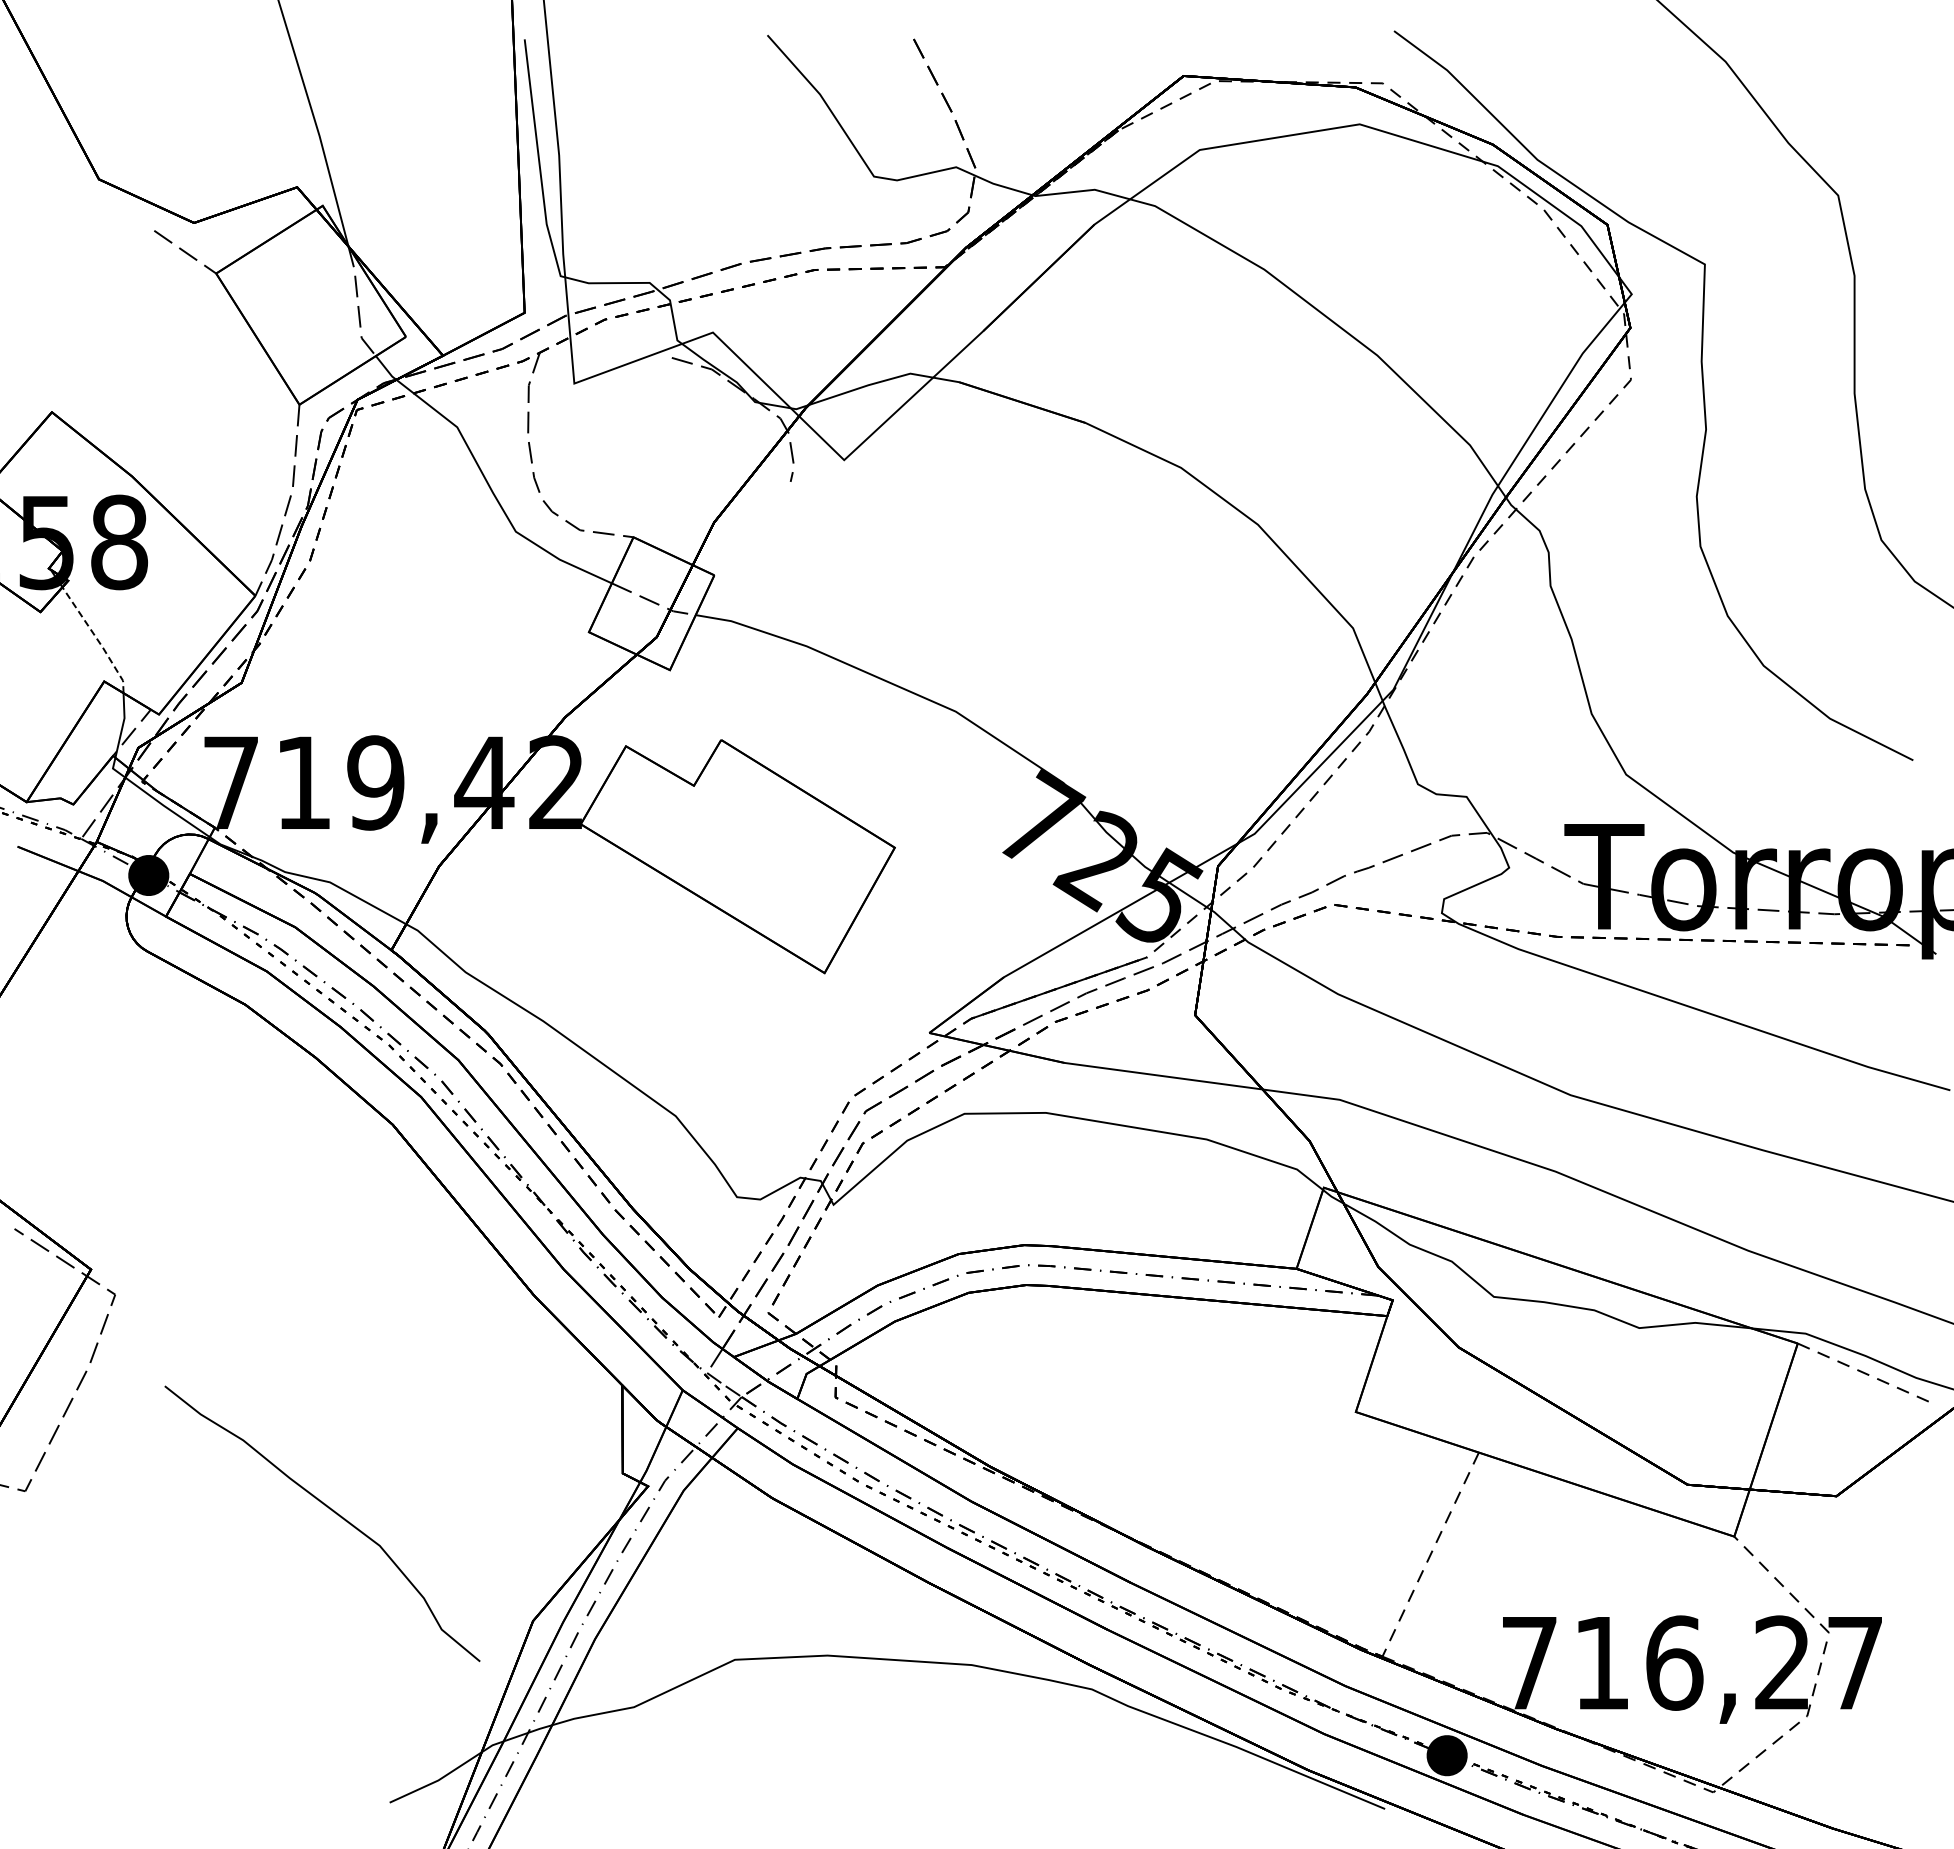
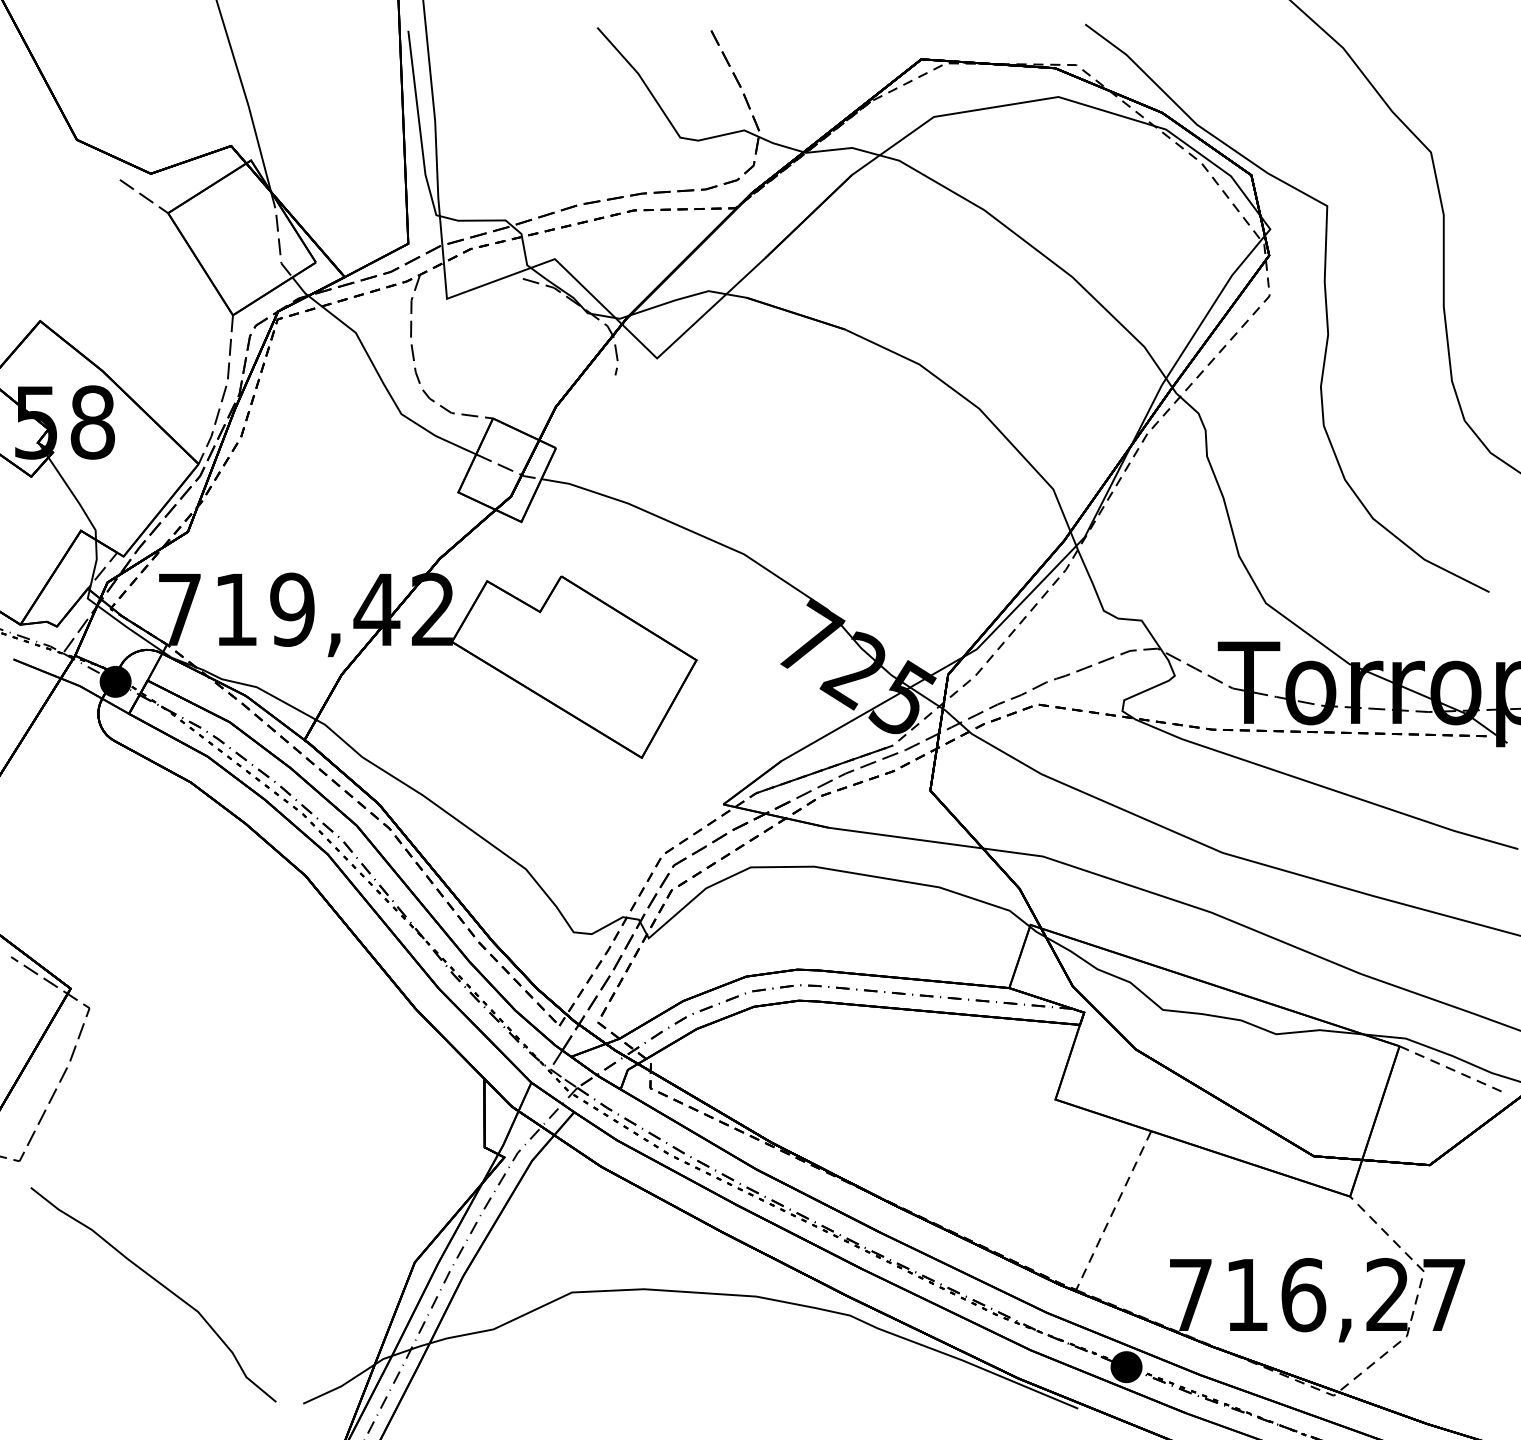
line: (97, 640) -> (75, 498), dashed -> solid
curve: (333, 1512) -> (162, 1286), moved

